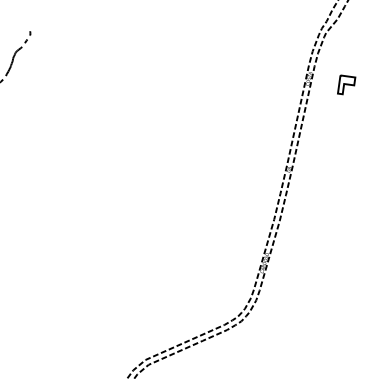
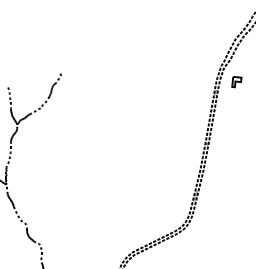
part: (345, 85) -> (236, 82), moved

